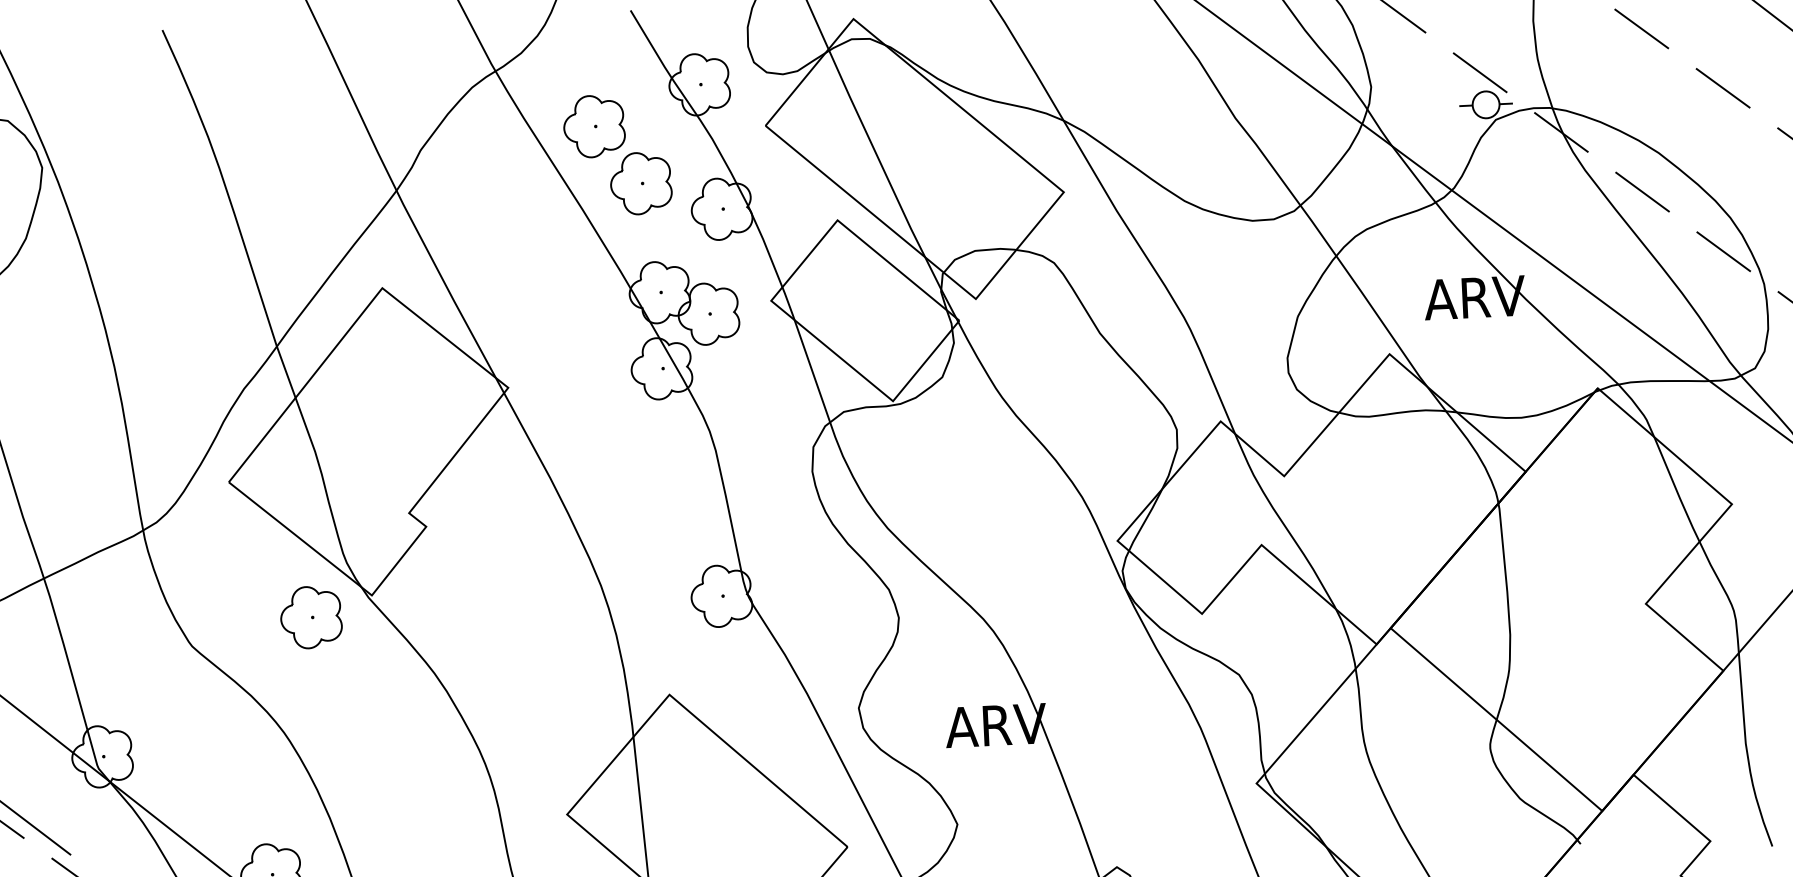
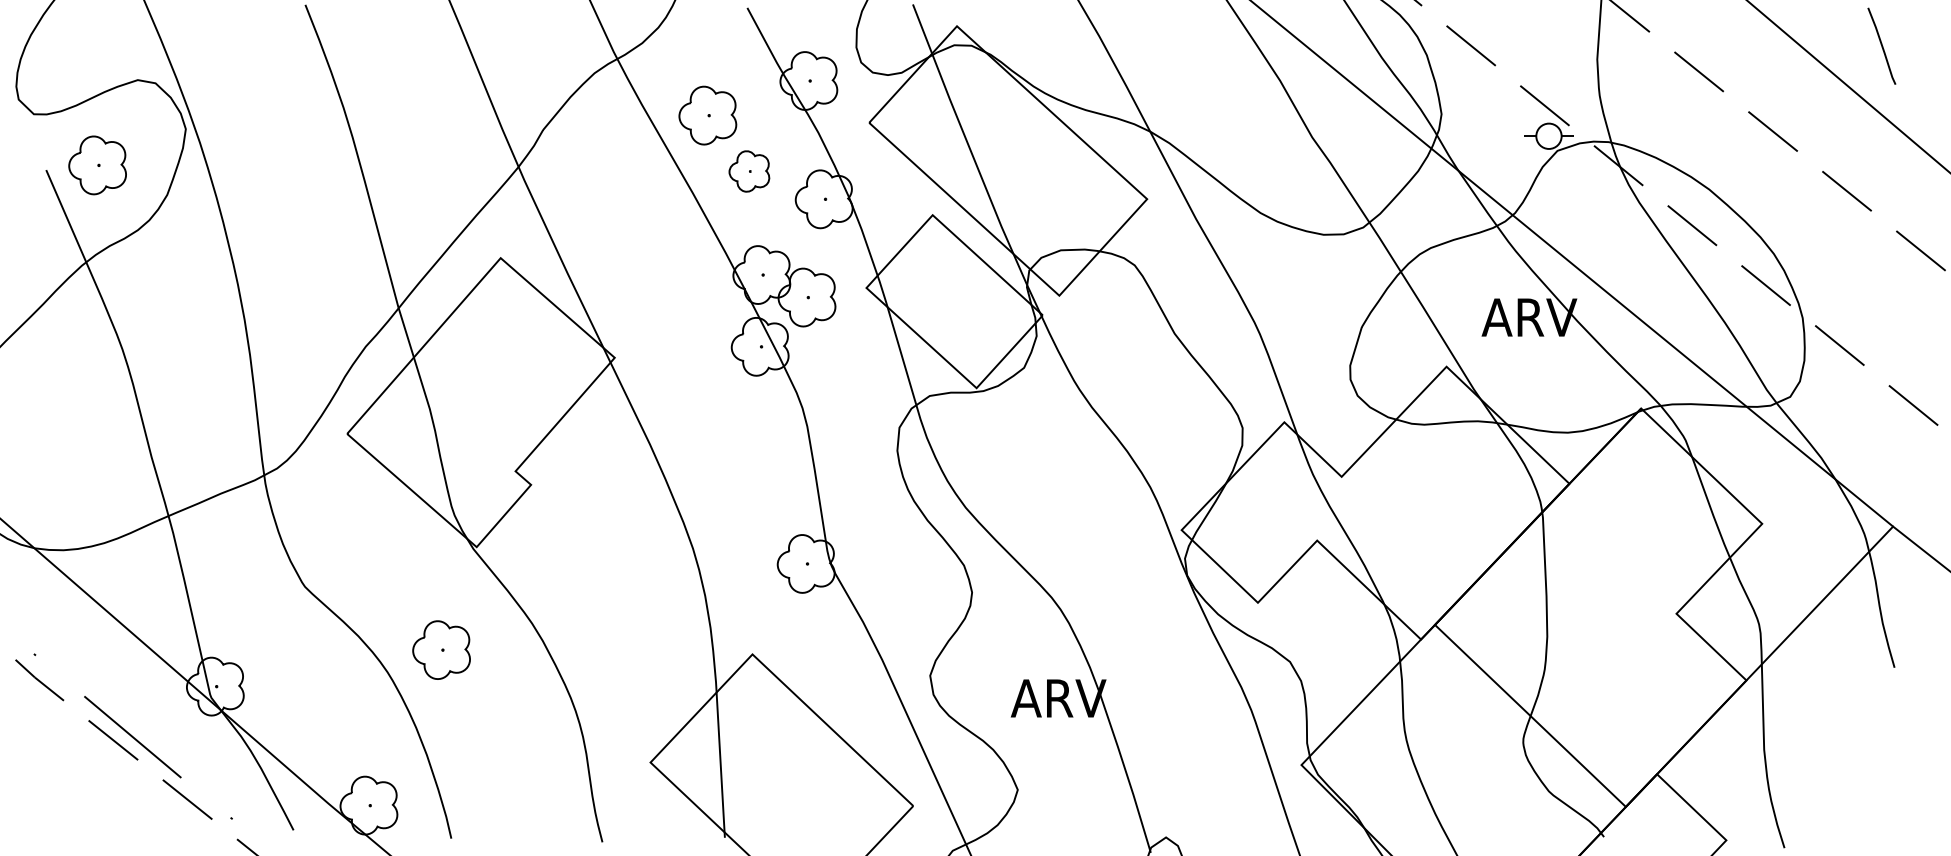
part: (641, 183) -> (749, 171), size x0.7
part: (311, 616) -> (441, 649), moved

